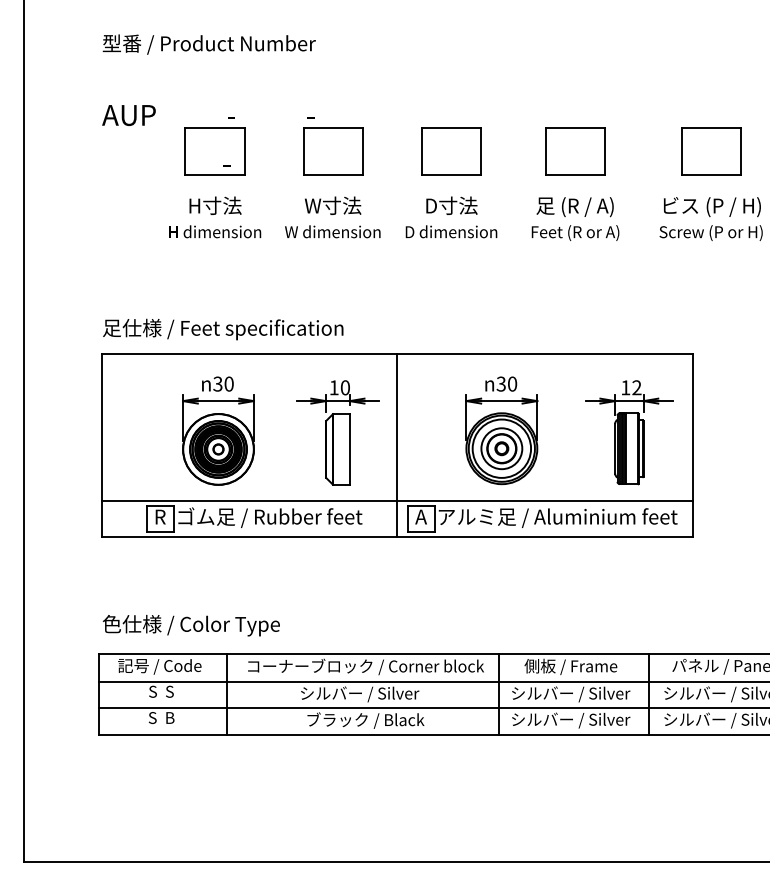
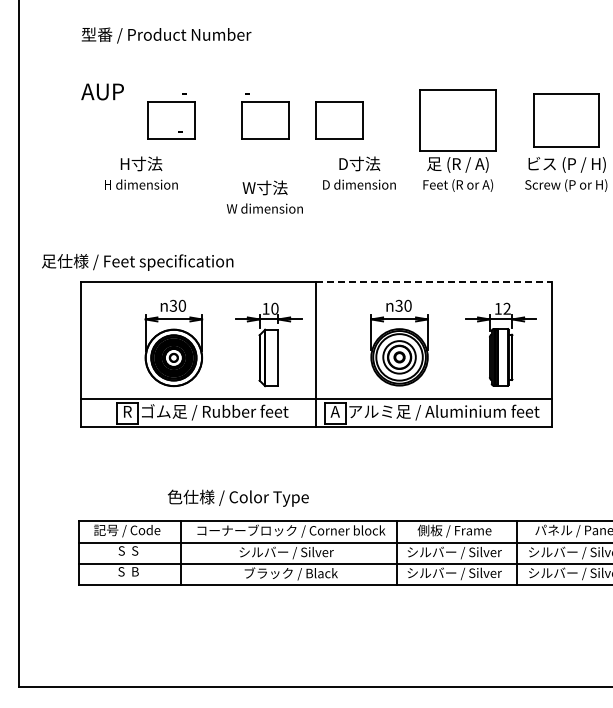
part: (451, 151) -> (339, 120), moved
part: (575, 151) -> (458, 120), size x1.6
part: (711, 151) -> (566, 120), size x1.4
text: (215, 216) -> (141, 172), moved
text: (332, 216) -> (264, 196), moved
text: (223, 329) -> (137, 262), moved
line: (545, 353) -> (434, 281), solid -> dashed
text: (190, 624) -> (237, 497), moved

